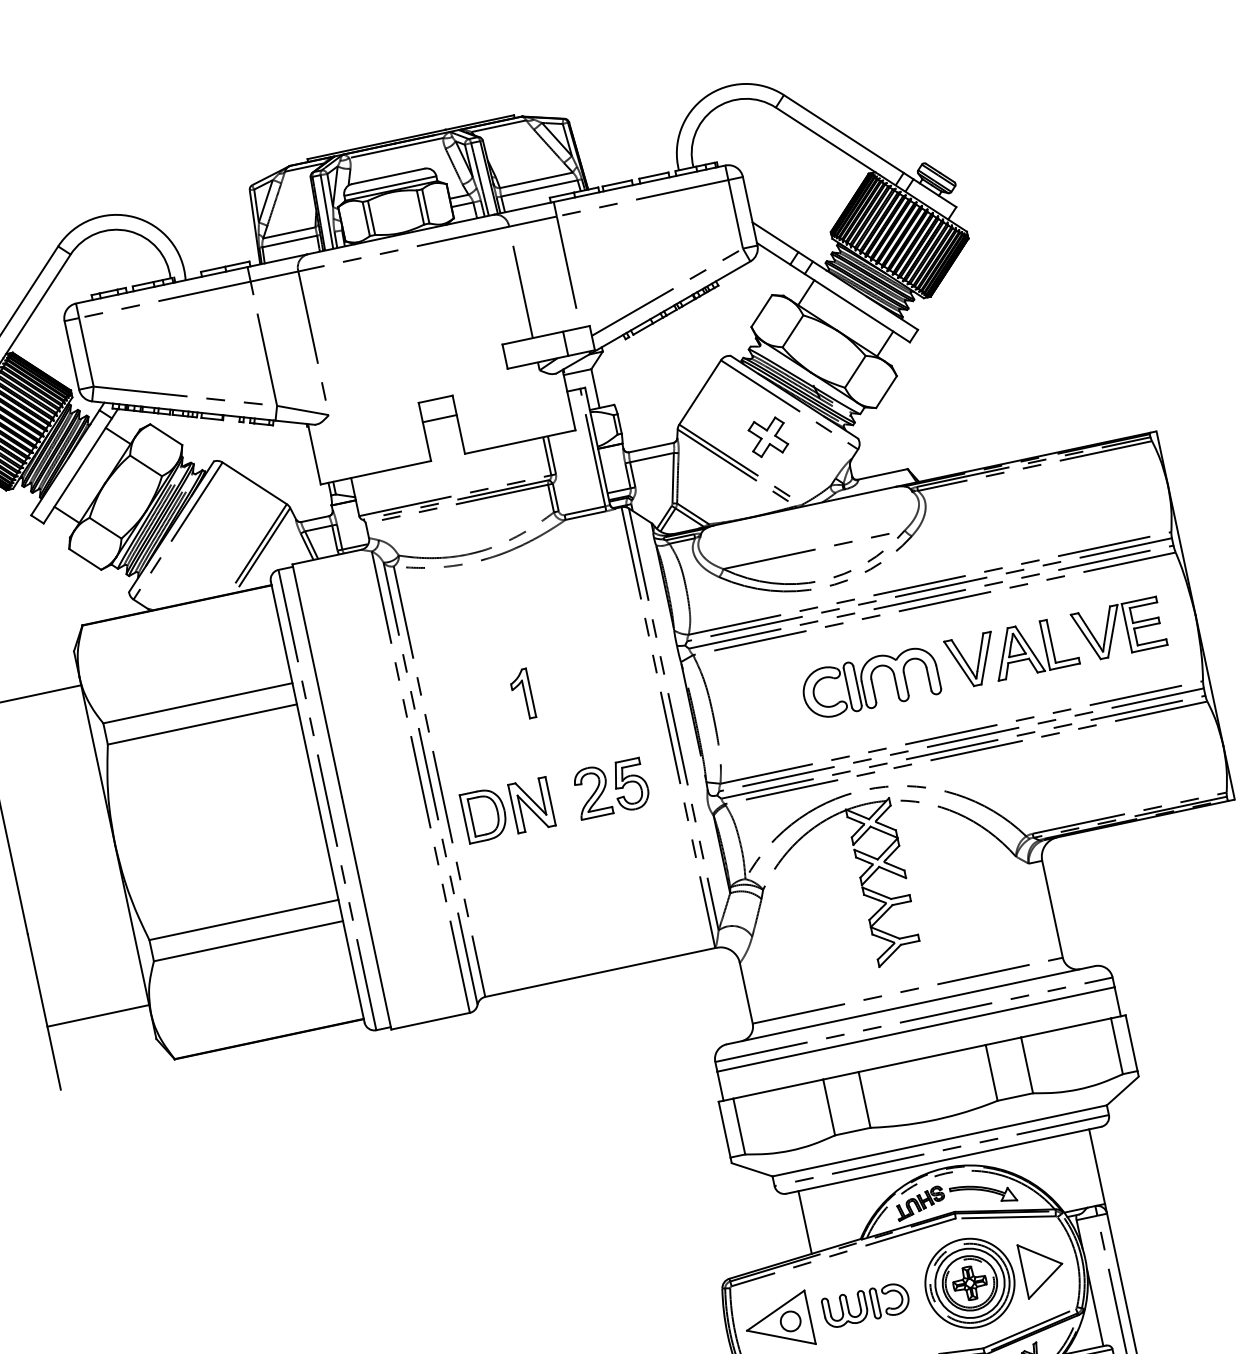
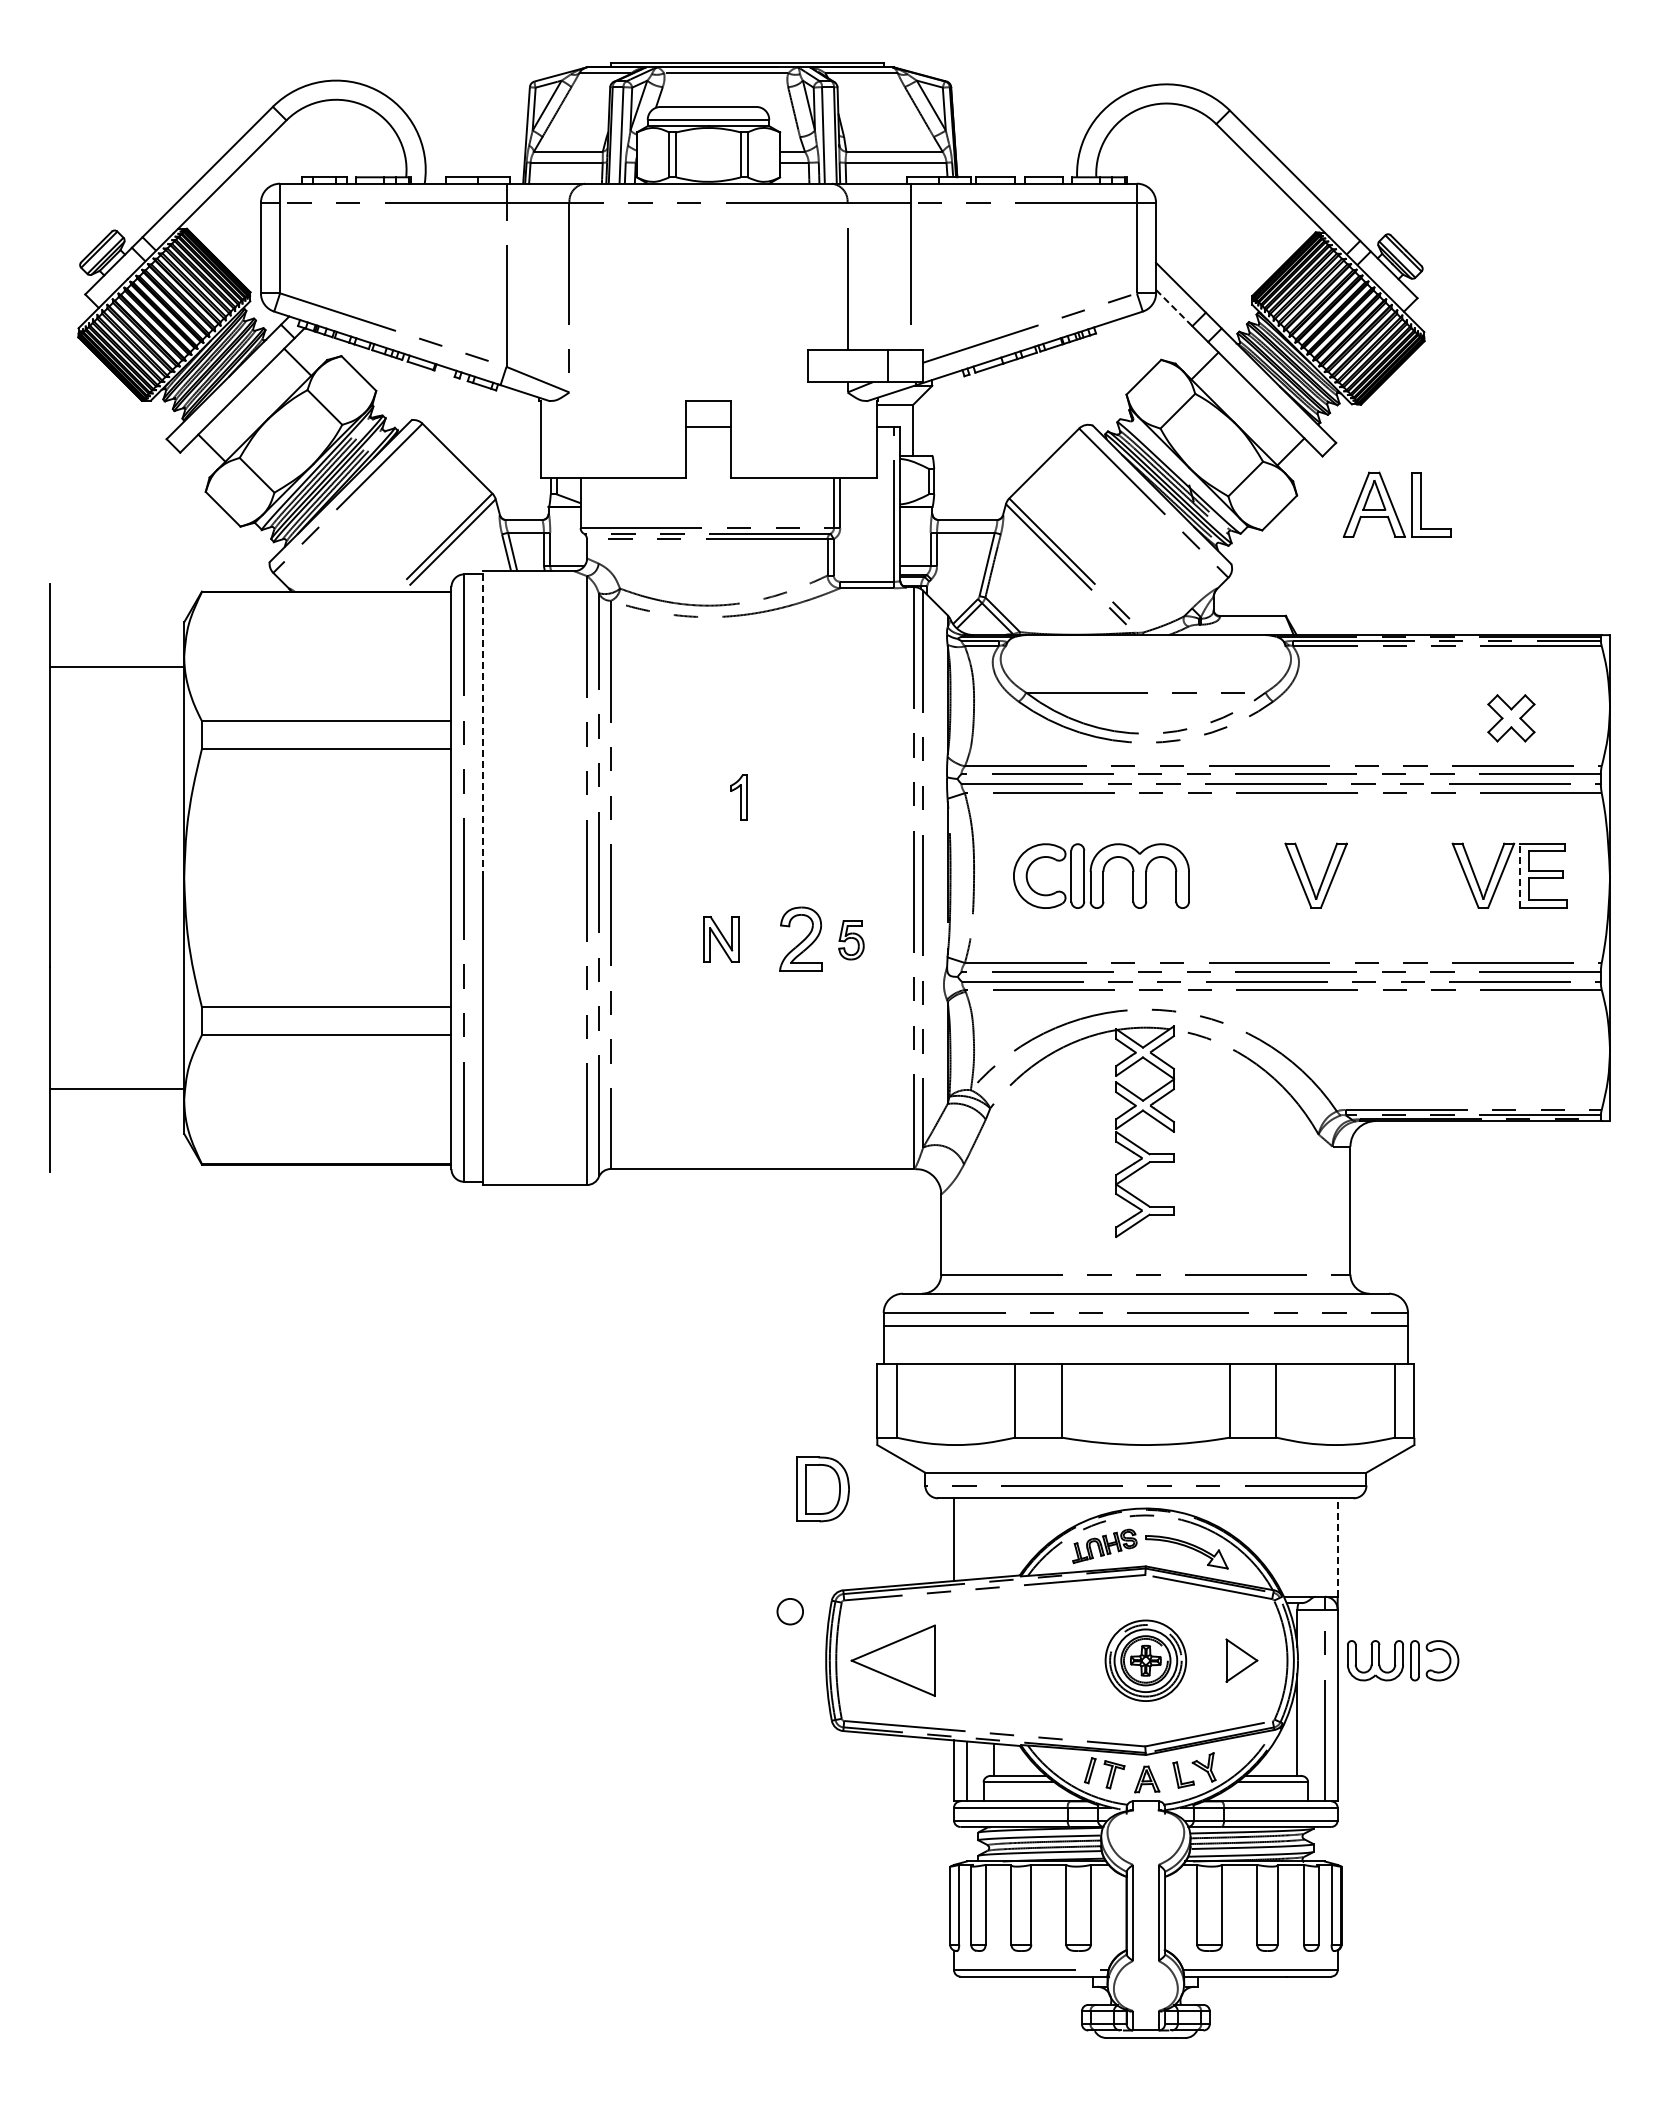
line: (773, 254) -> (1174, 308), solid -> dashed
part: (768, 437) -> (1511, 718), moved
line: (1126, 628) -> (1519, 875), solid -> dashed
part: (1034, 647) -> (1397, 504), moved
line: (317, 680) -> (483, 724), solid -> dashed
part: (870, 682) -> (1101, 875), moved
part: (522, 694) -> (738, 796), size x0.7
part: (630, 784) -> (851, 940), size x0.6
part: (532, 805) -> (721, 939), size x0.7
part: (484, 815) -> (822, 1489), moved
line: (1096, 1166) -> (1337, 1547), solid -> dashed
part: (1042, 1267) -> (1241, 1660), size x0.6
part: (969, 1283) -> (1145, 1660), size x0.7
part: (866, 1305) -> (1403, 1660), moved
circle: (790, 1321) -> (789, 1611), moved

